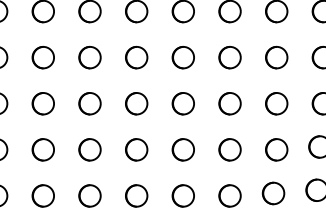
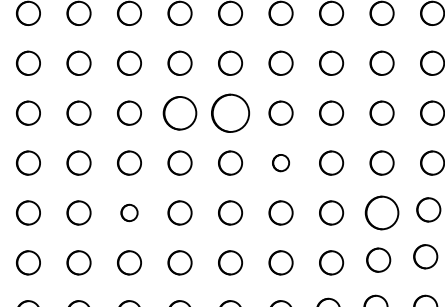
circle: (89, 56) -> (179, 112), size x1.4
circle: (136, 56) -> (230, 112), size x1.6
circle: (182, 103) -> (280, 162), size x0.7
circle: (43, 149) -> (129, 212), size x0.7
circle: (276, 149) -> (381, 212), size x1.4

